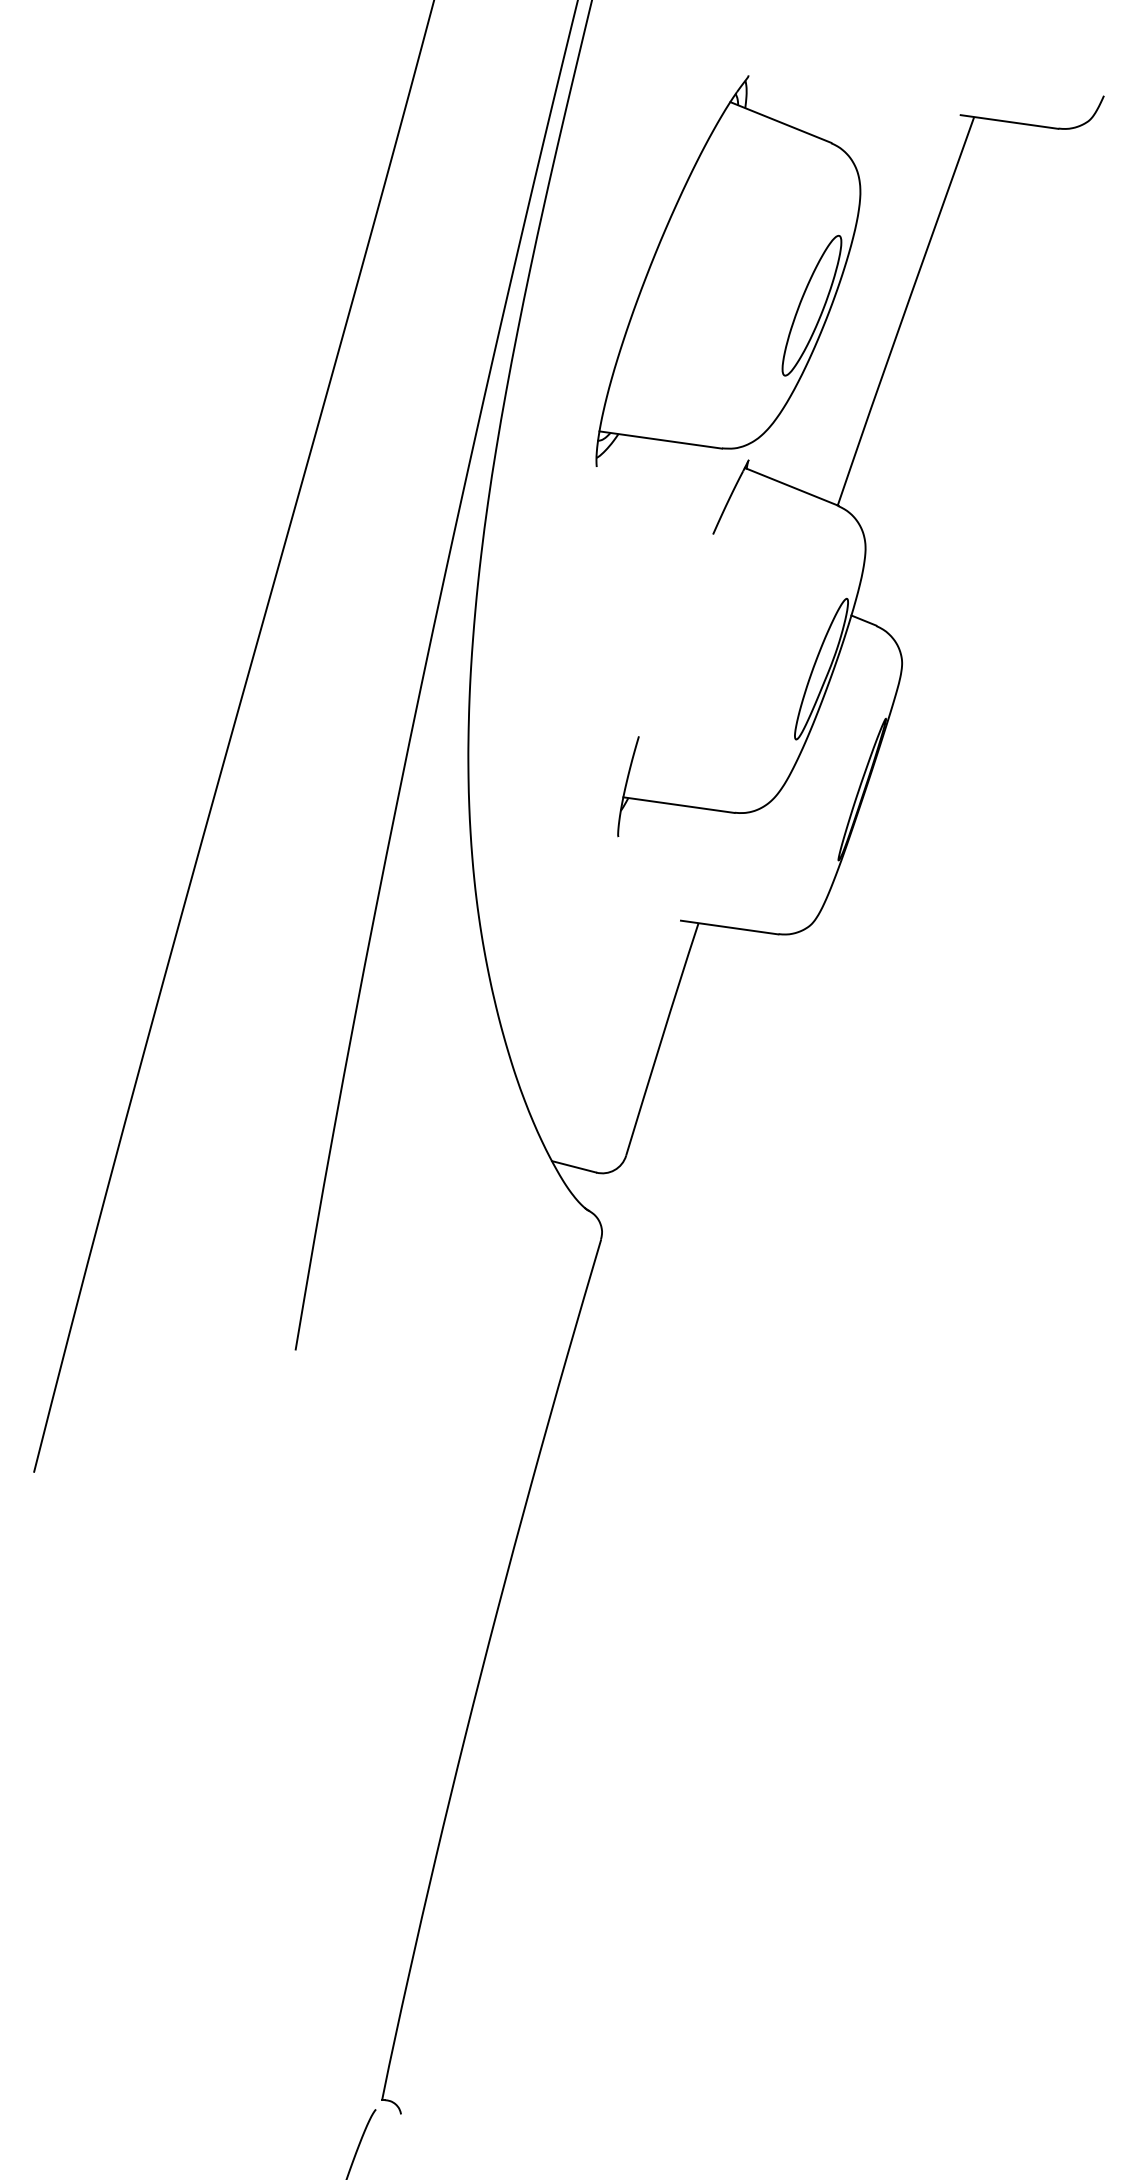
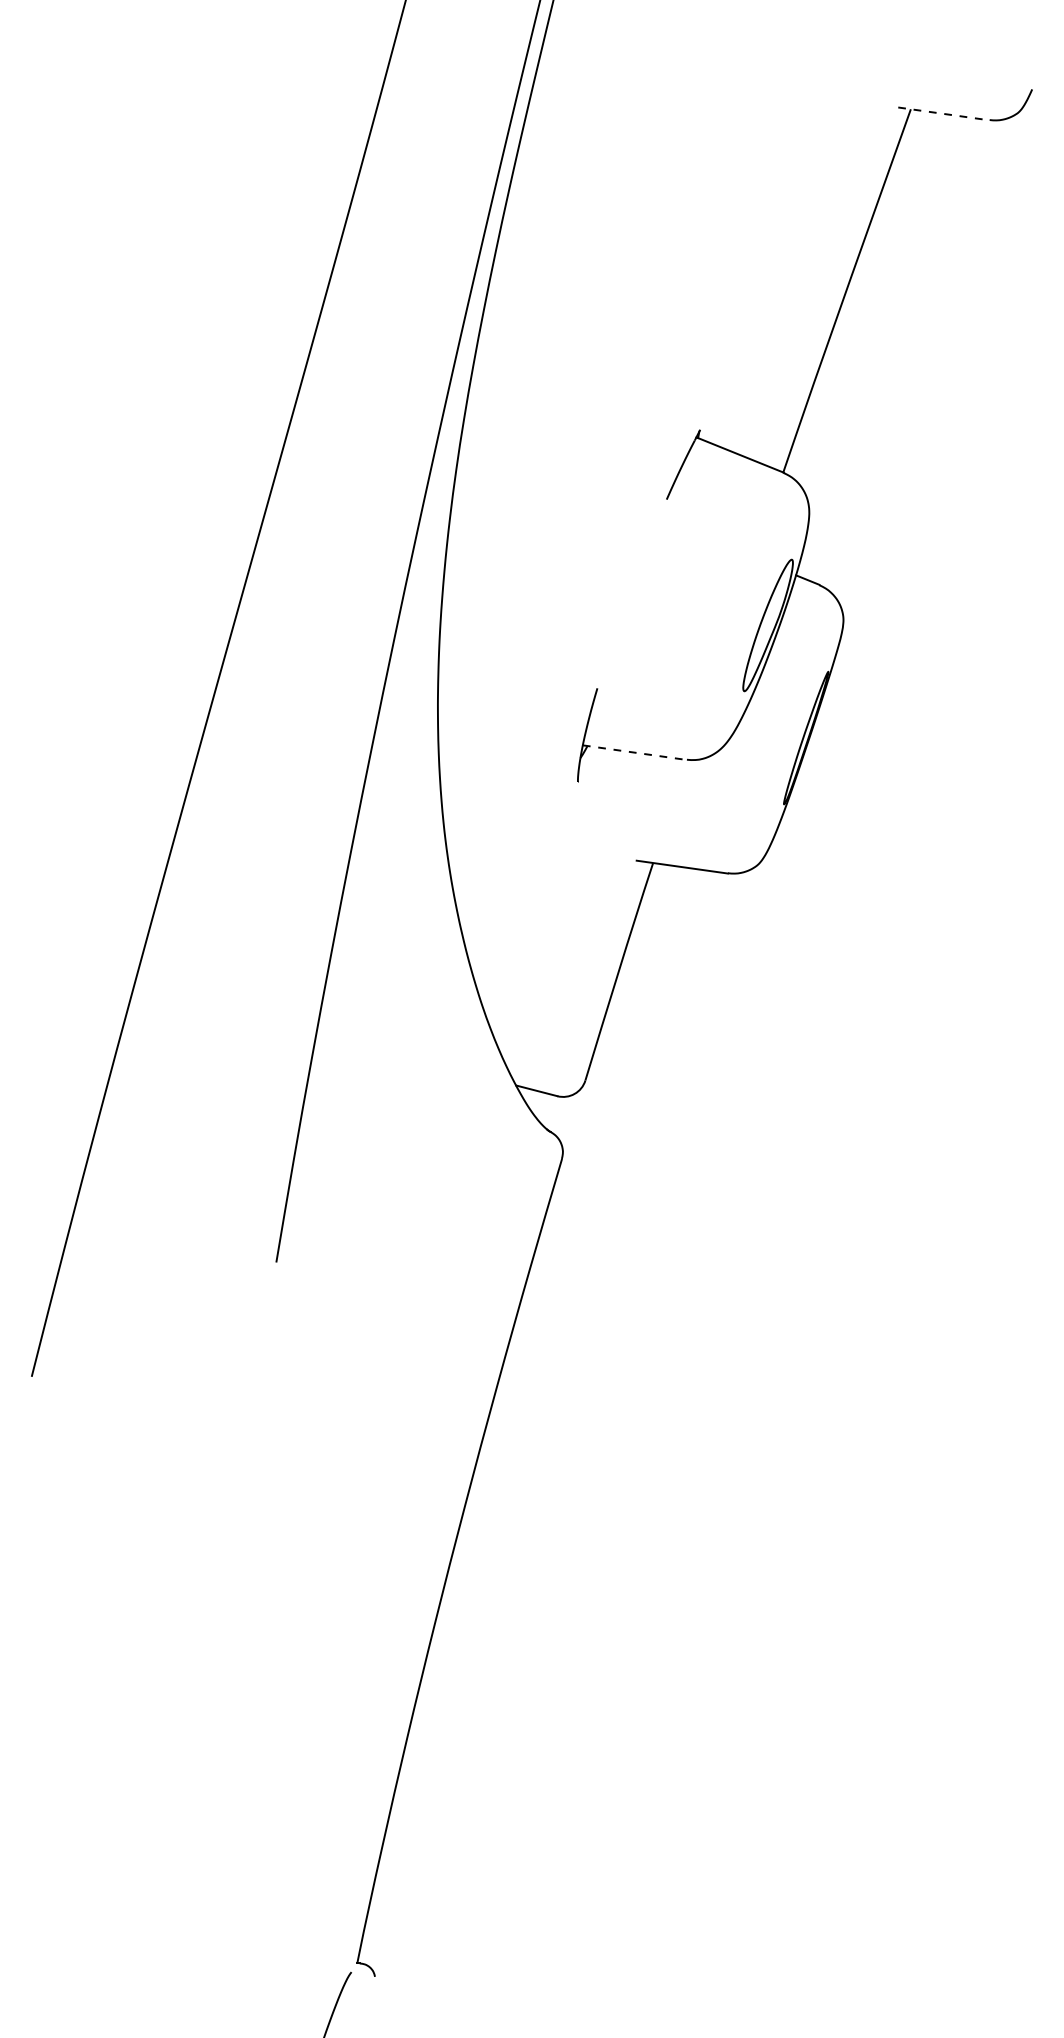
line: (1010, 122) -> (944, 114), solid -> dashed
part: (728, 270) -> (681, 252), removed
line: (679, 805) -> (635, 752), solid -> dashed

